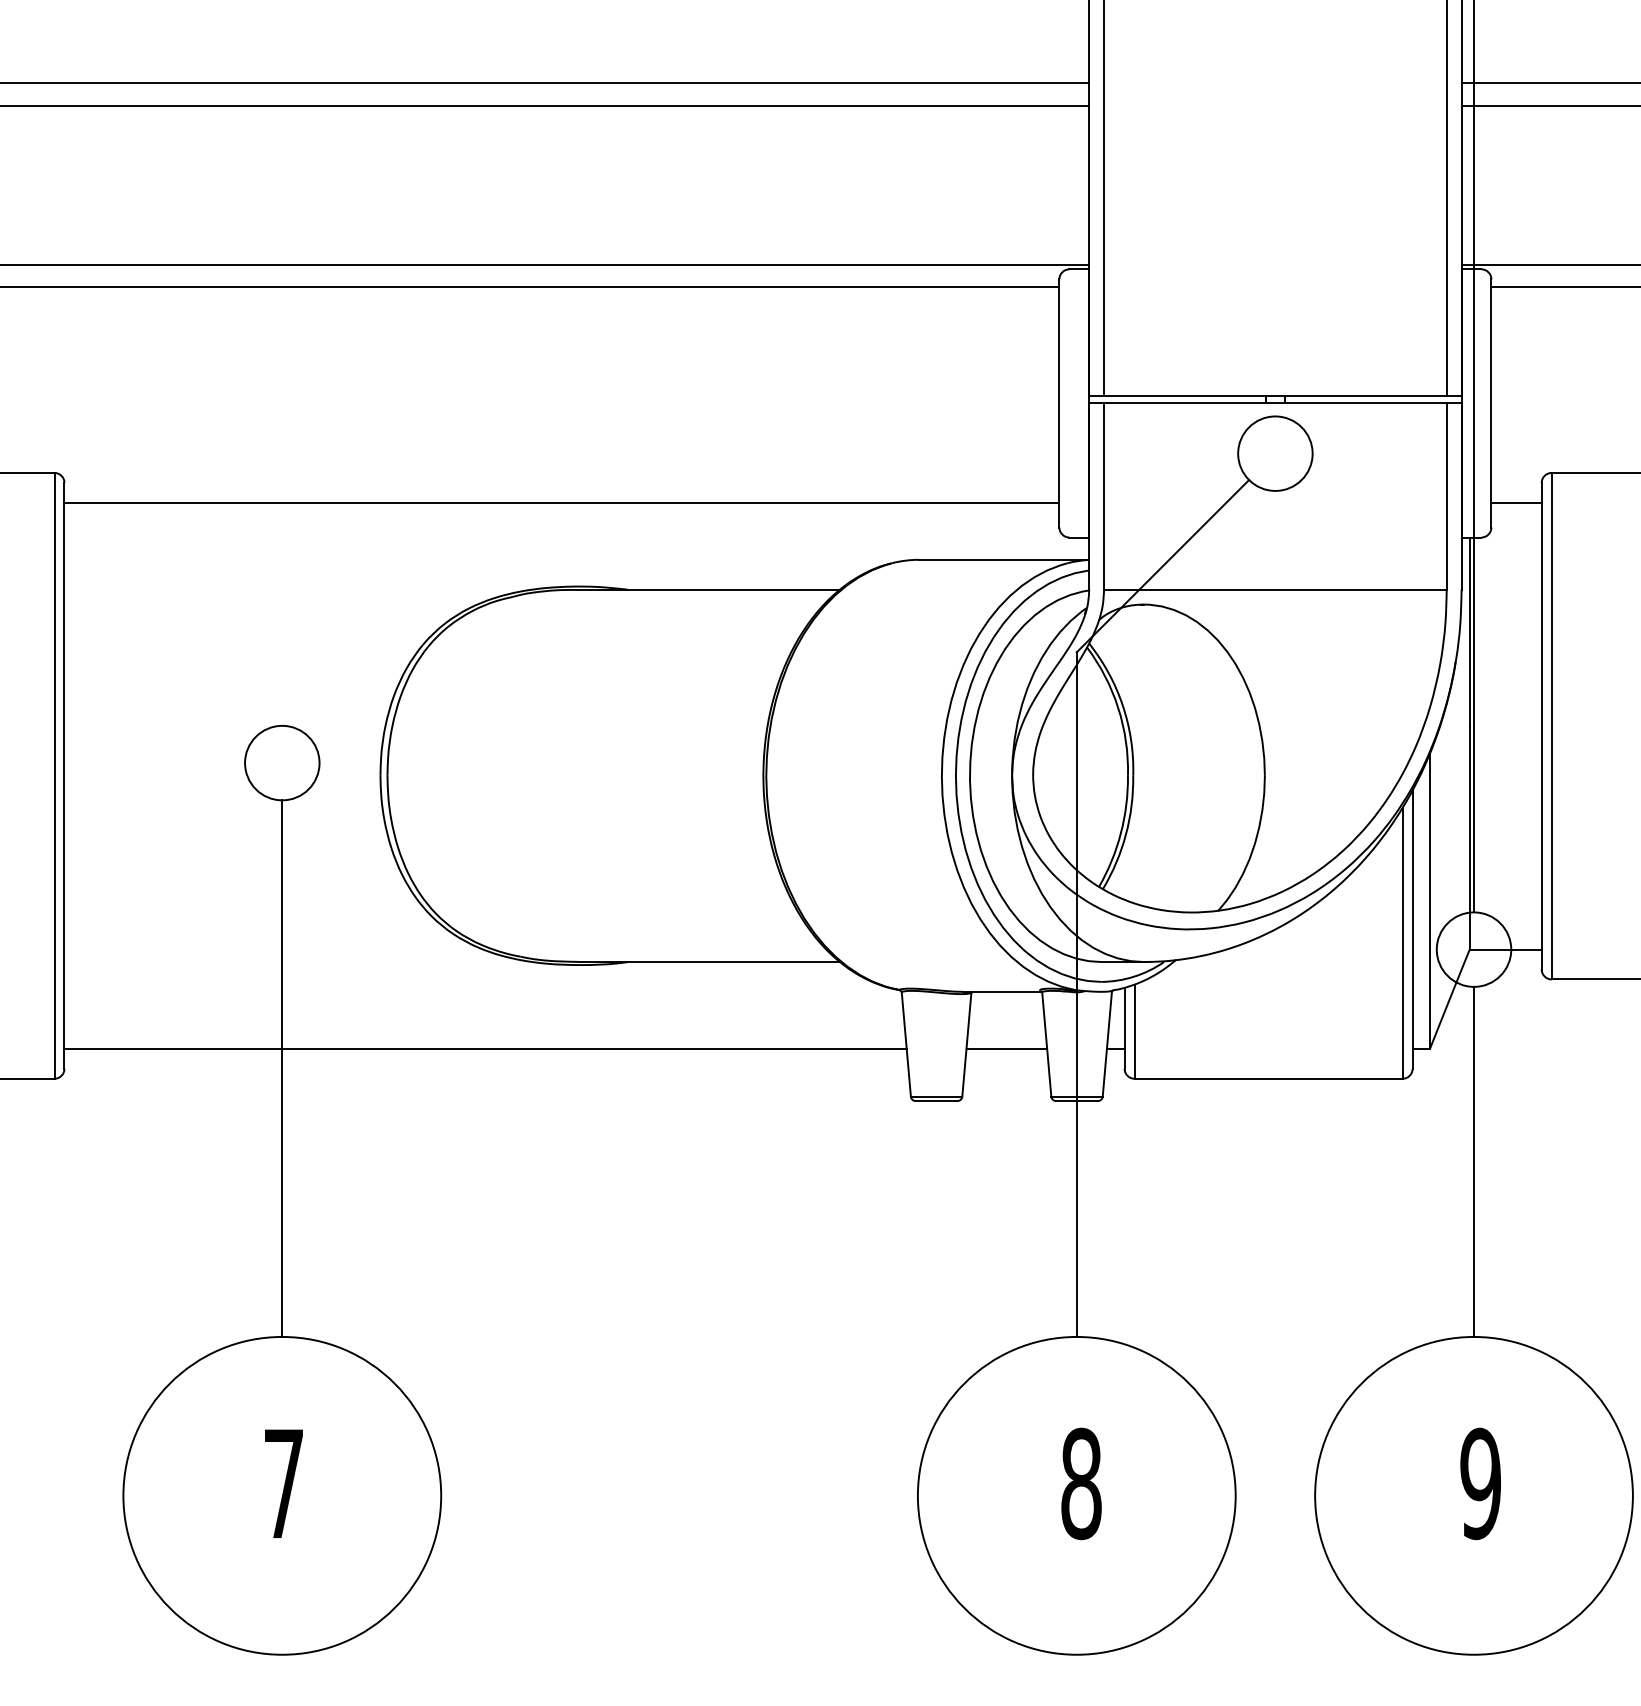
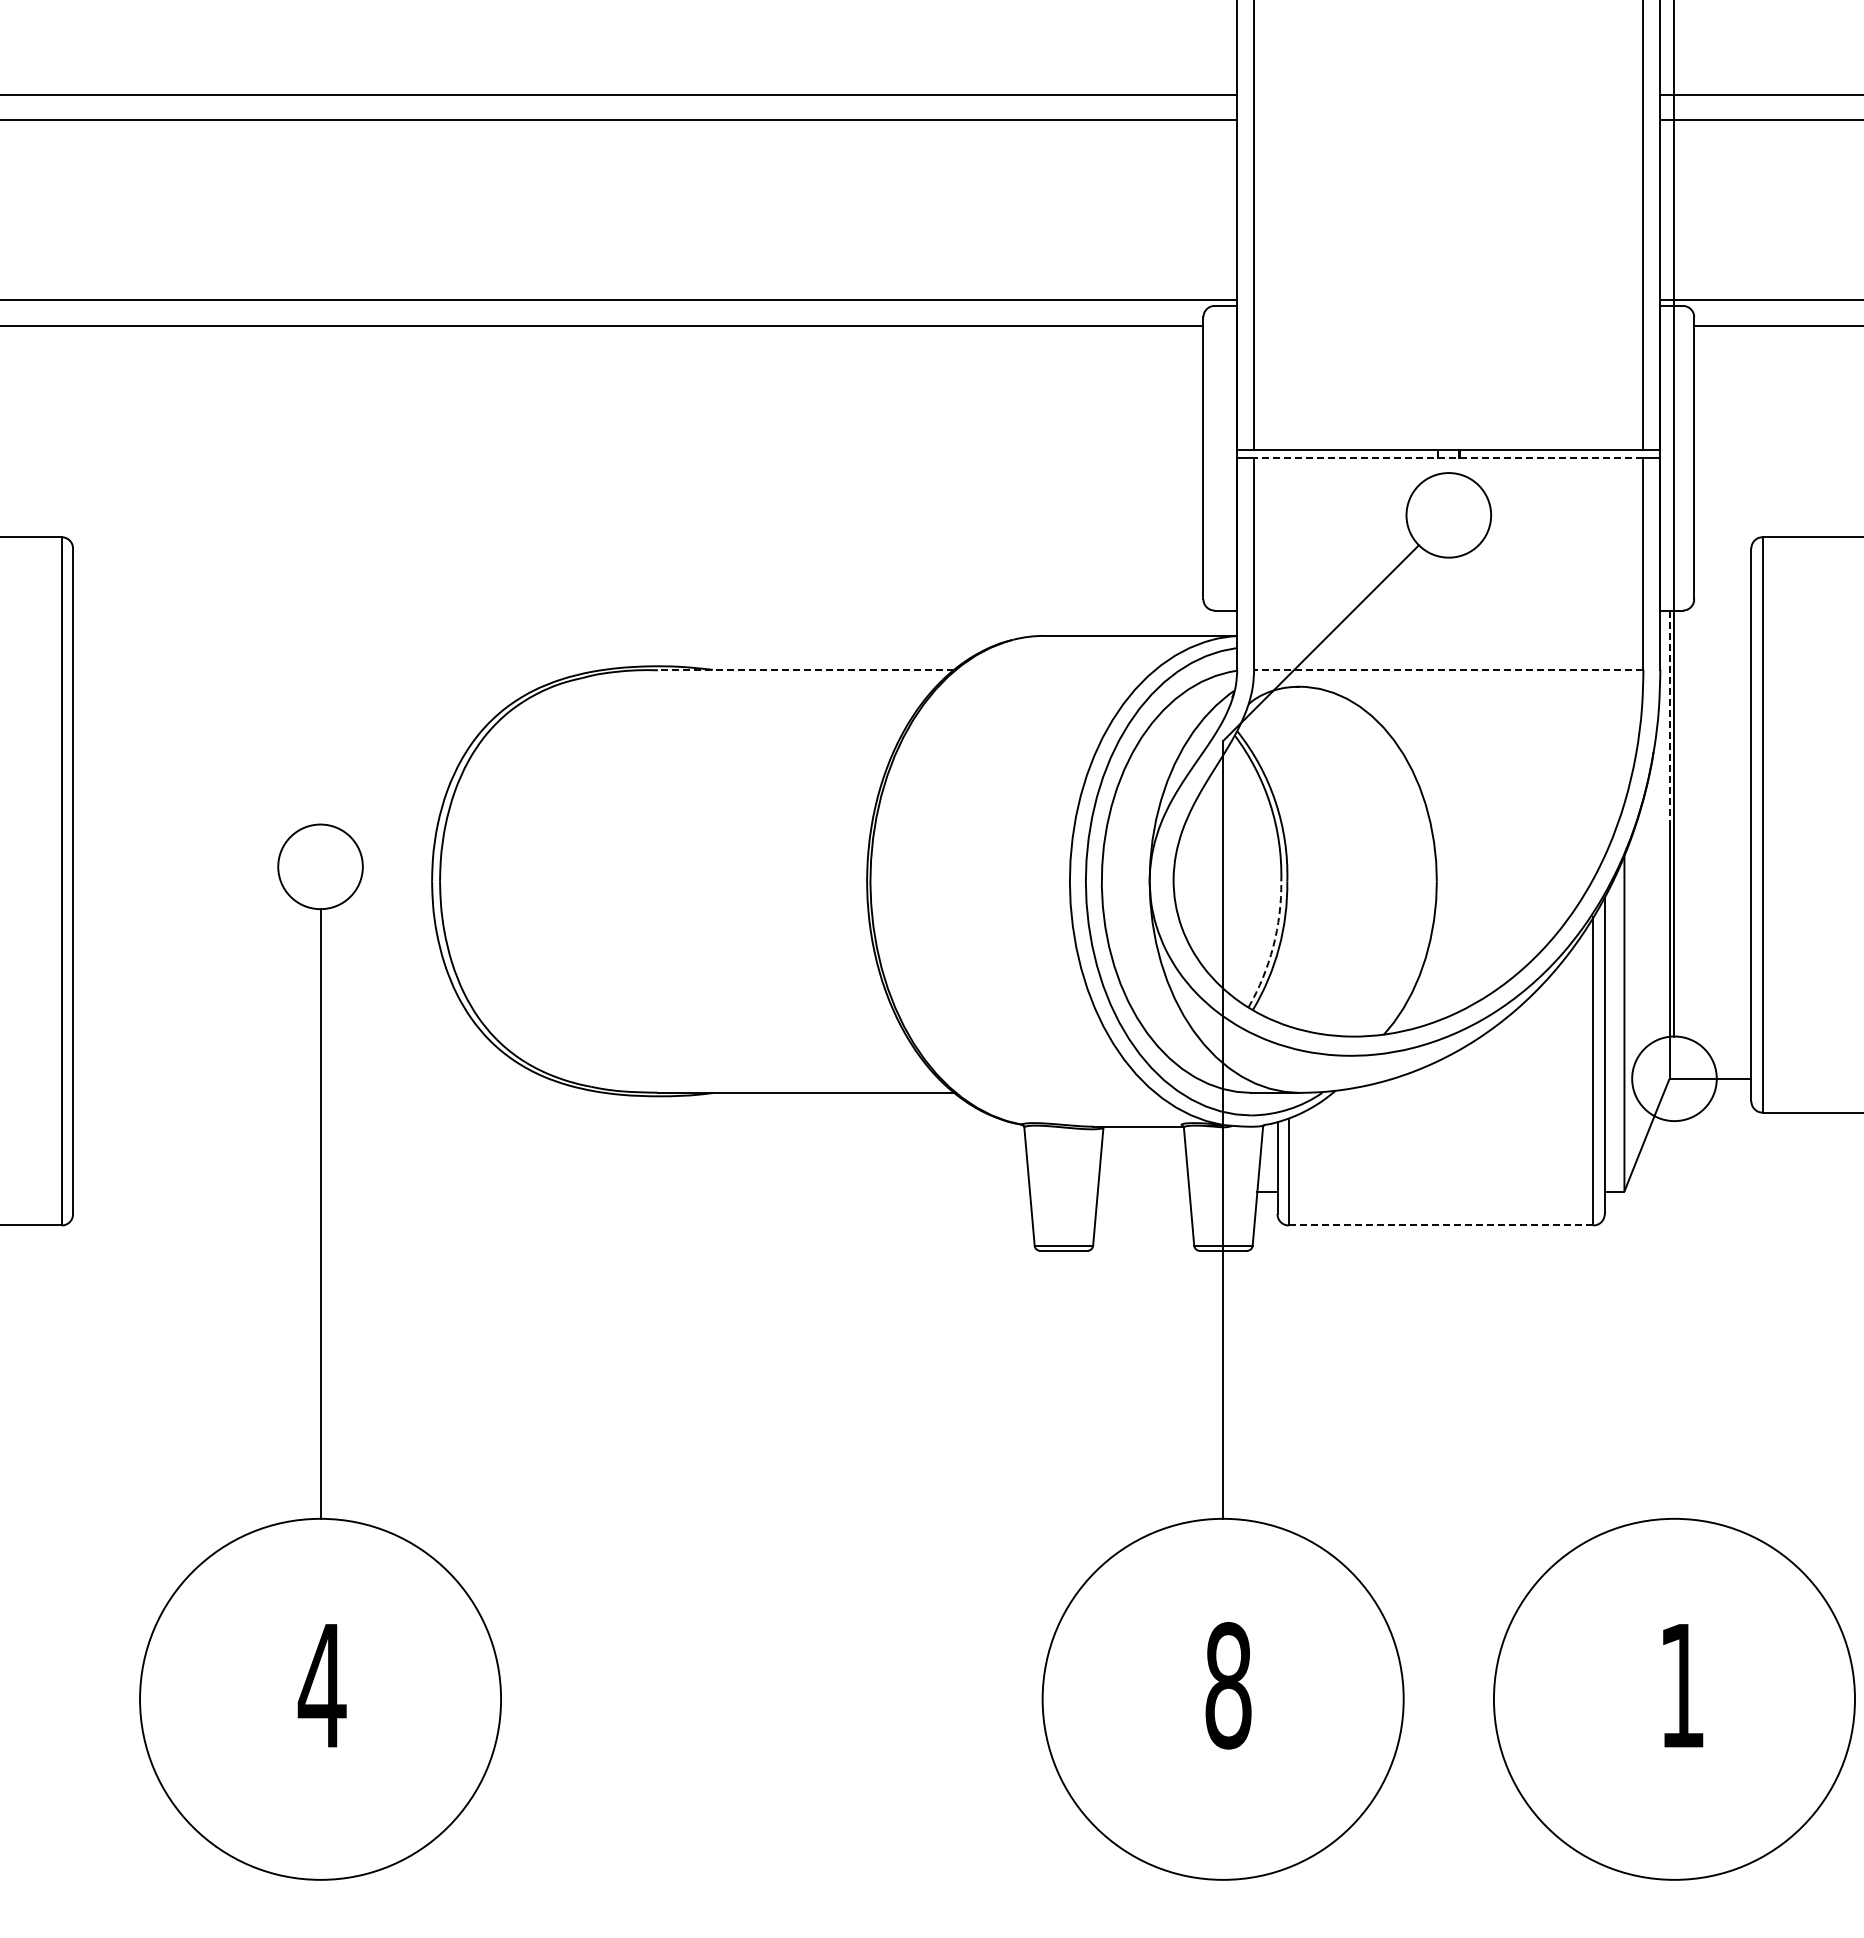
line: (1275, 403) -> (1448, 458), solid -> dashed
line: (562, 503) -> (638, 571), removed
line: (1516, 503) -> (1722, 571), removed
line: (709, 589) -> (805, 669), solid -> dashed
line: (1275, 589) -> (1448, 669), solid -> dashed
line: (1469, 632) -> (1669, 718), solid -> dashed
arc: (1121, 833) -> (1273, 946), solid -> dashed
line: (485, 1048) -> (551, 1191), removed
line: (1006, 1048) -> (1143, 1191), removed
line: (1268, 1078) -> (1441, 1225), solid -> dashed
line: (1474, 1161) -> (1674, 1319), removed
text: (283, 1483) -> (321, 1685), 7 -> 4
text: (1481, 1483) -> (1682, 1685), 9 -> 1

